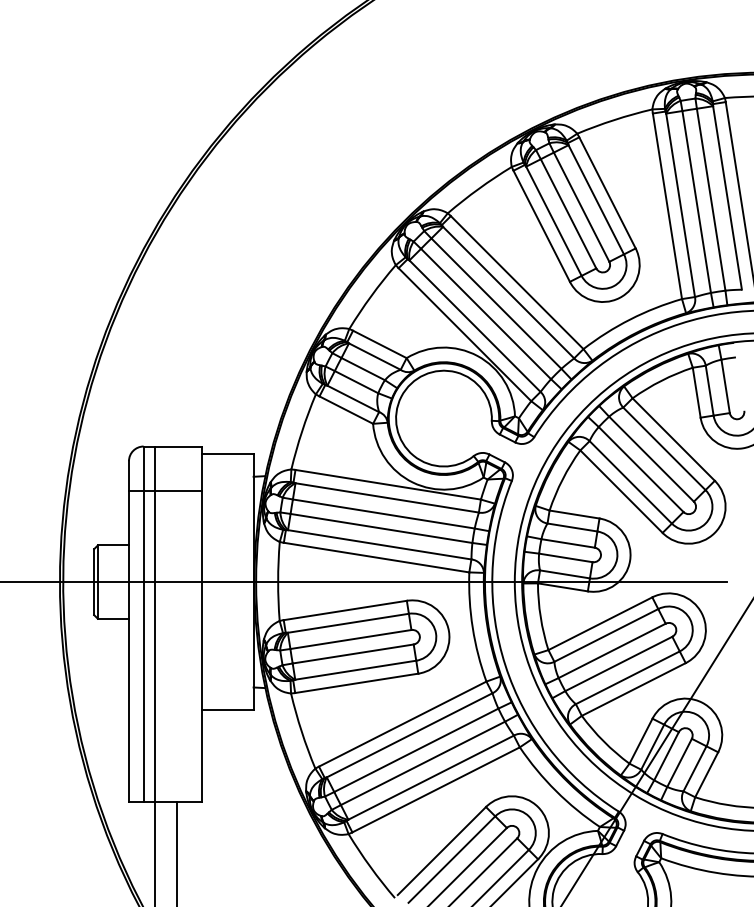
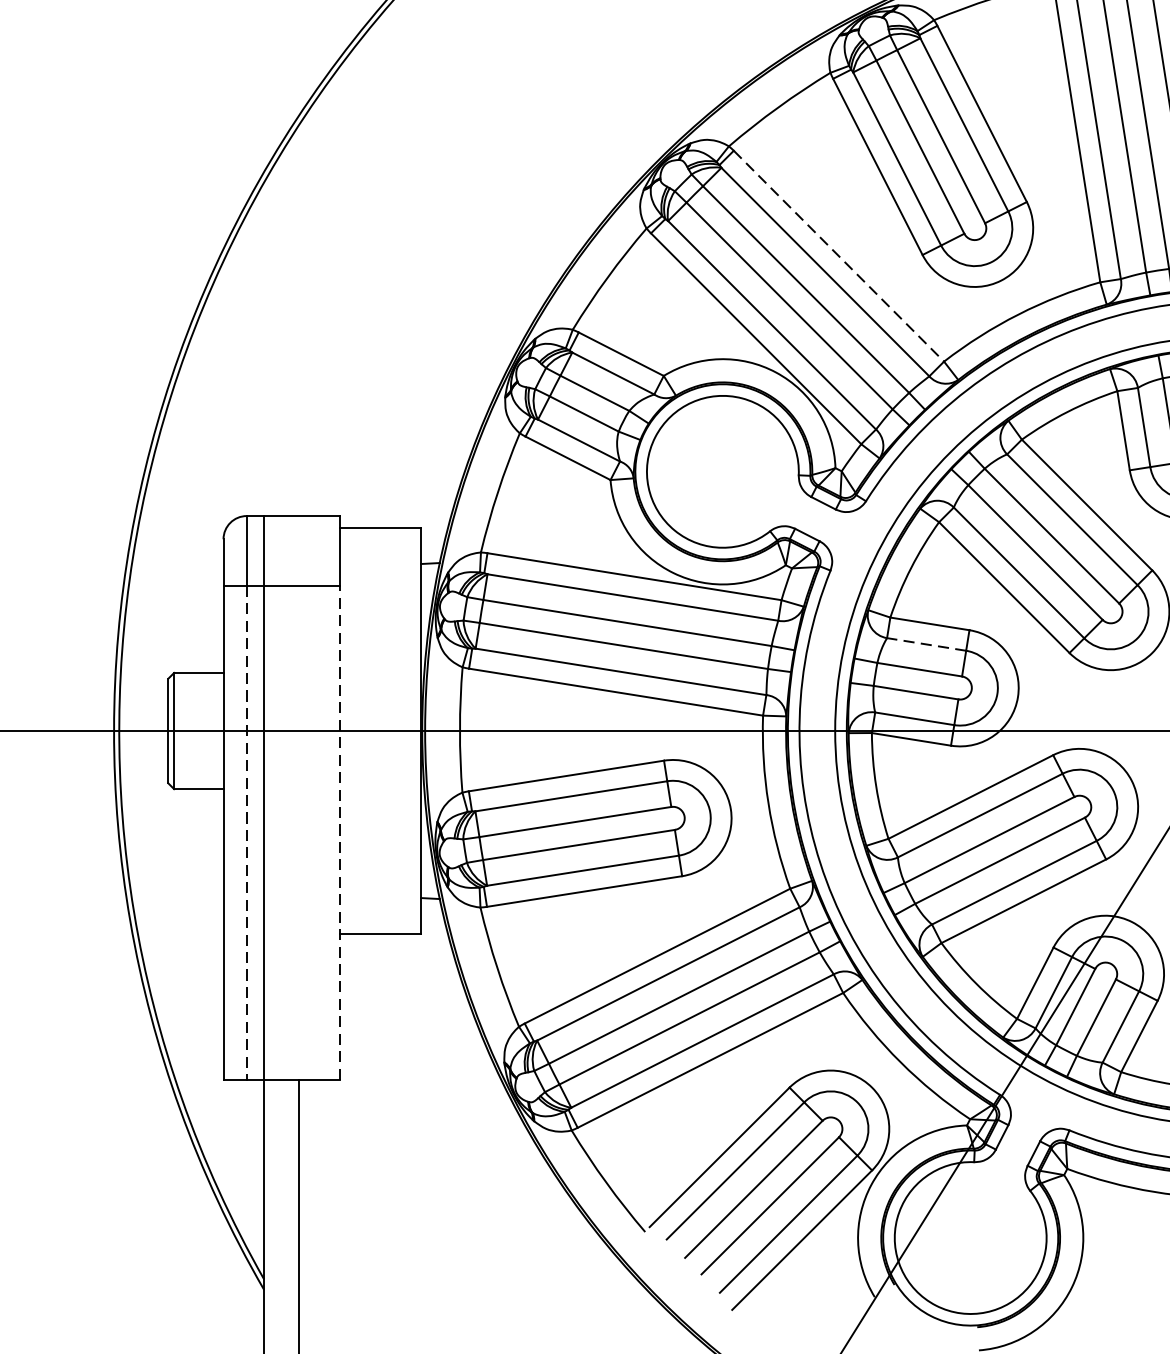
line: (517, 282) -> (839, 256), solid -> dashed
line: (571, 527) -> (925, 644), solid -> dashed
line: (143, 646) -> (246, 833), solid -> dashed
line: (202, 646) -> (340, 833), solid -> dashed

